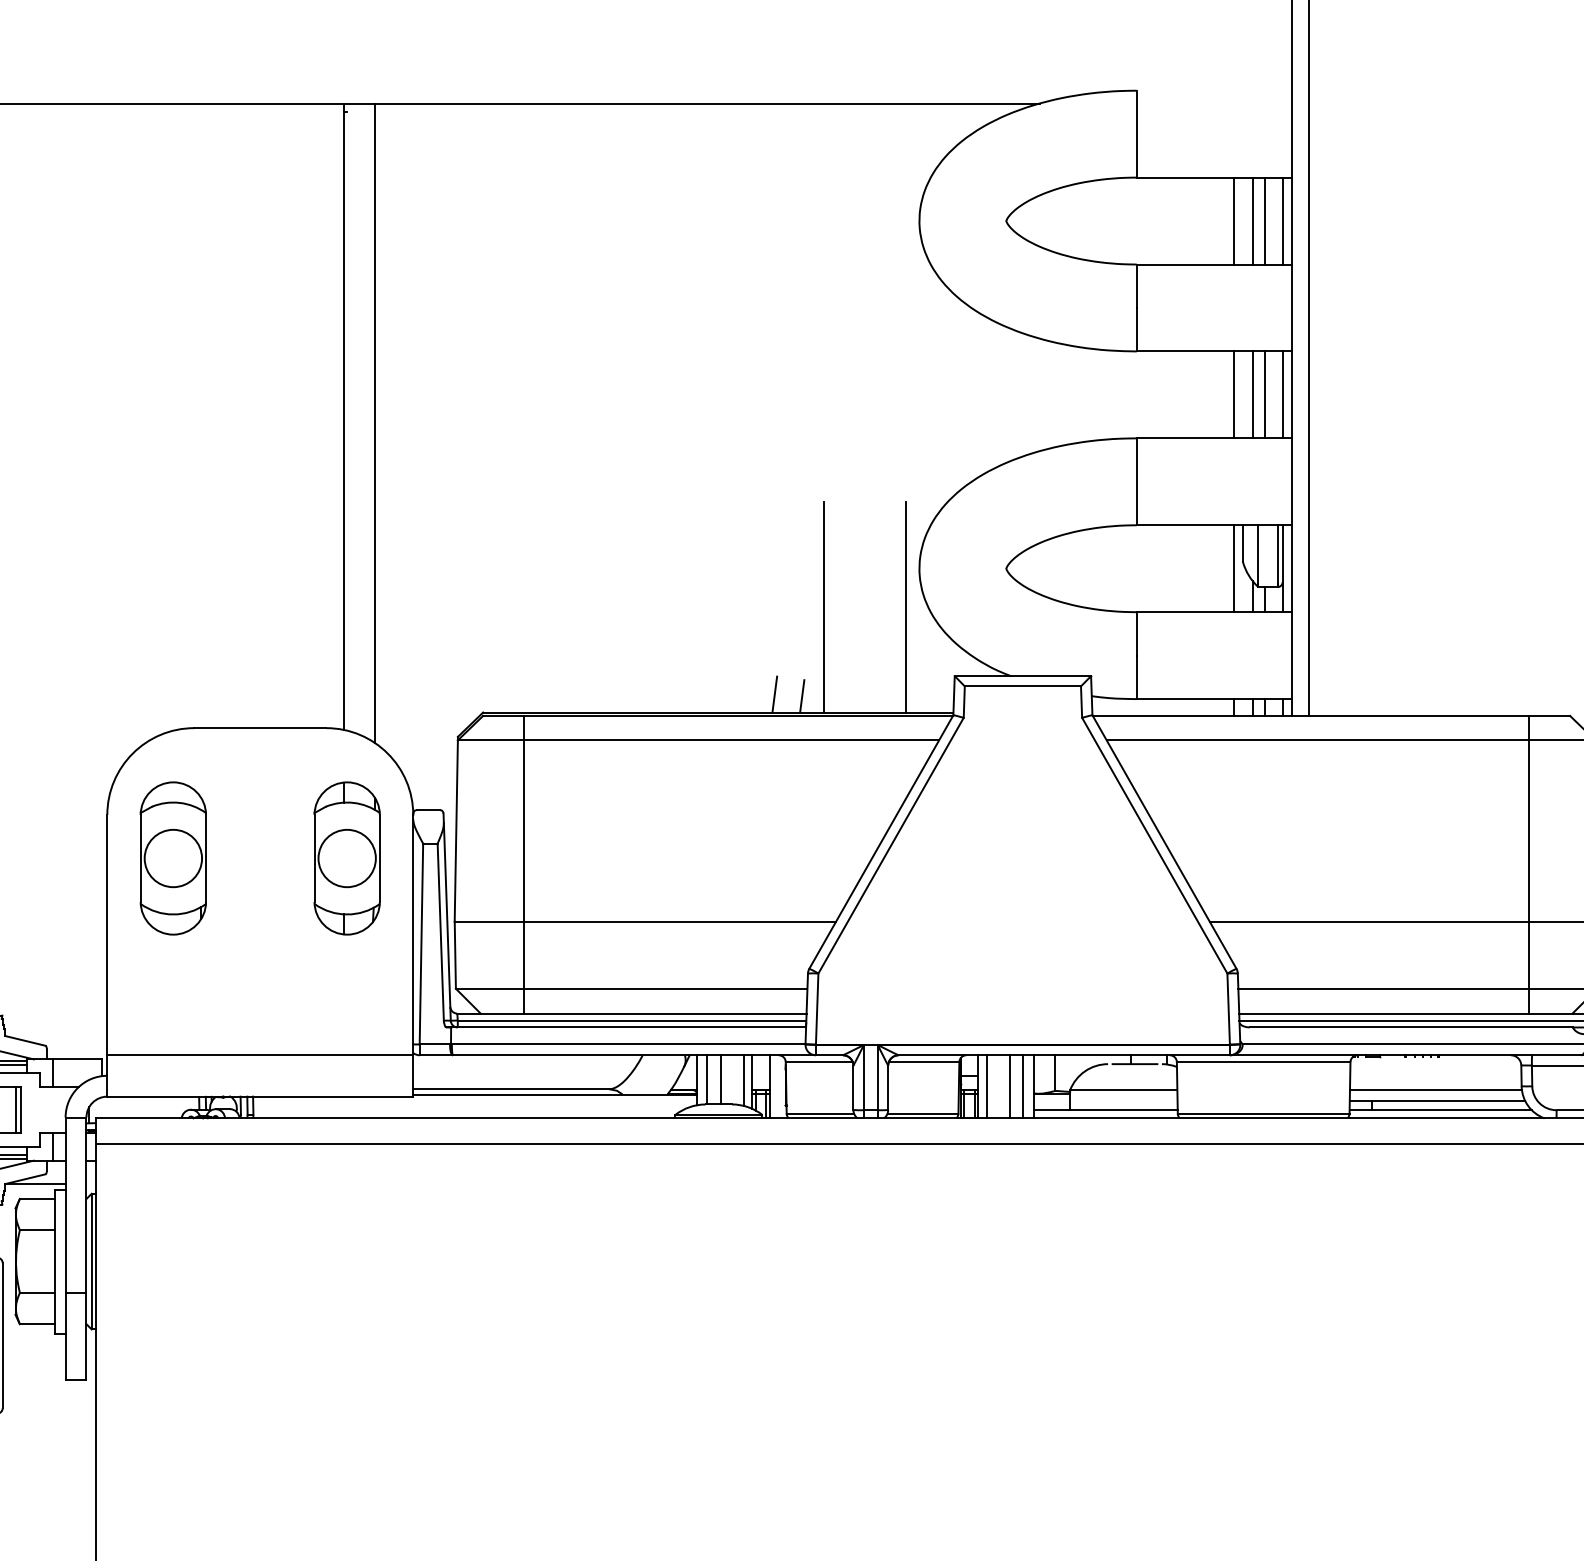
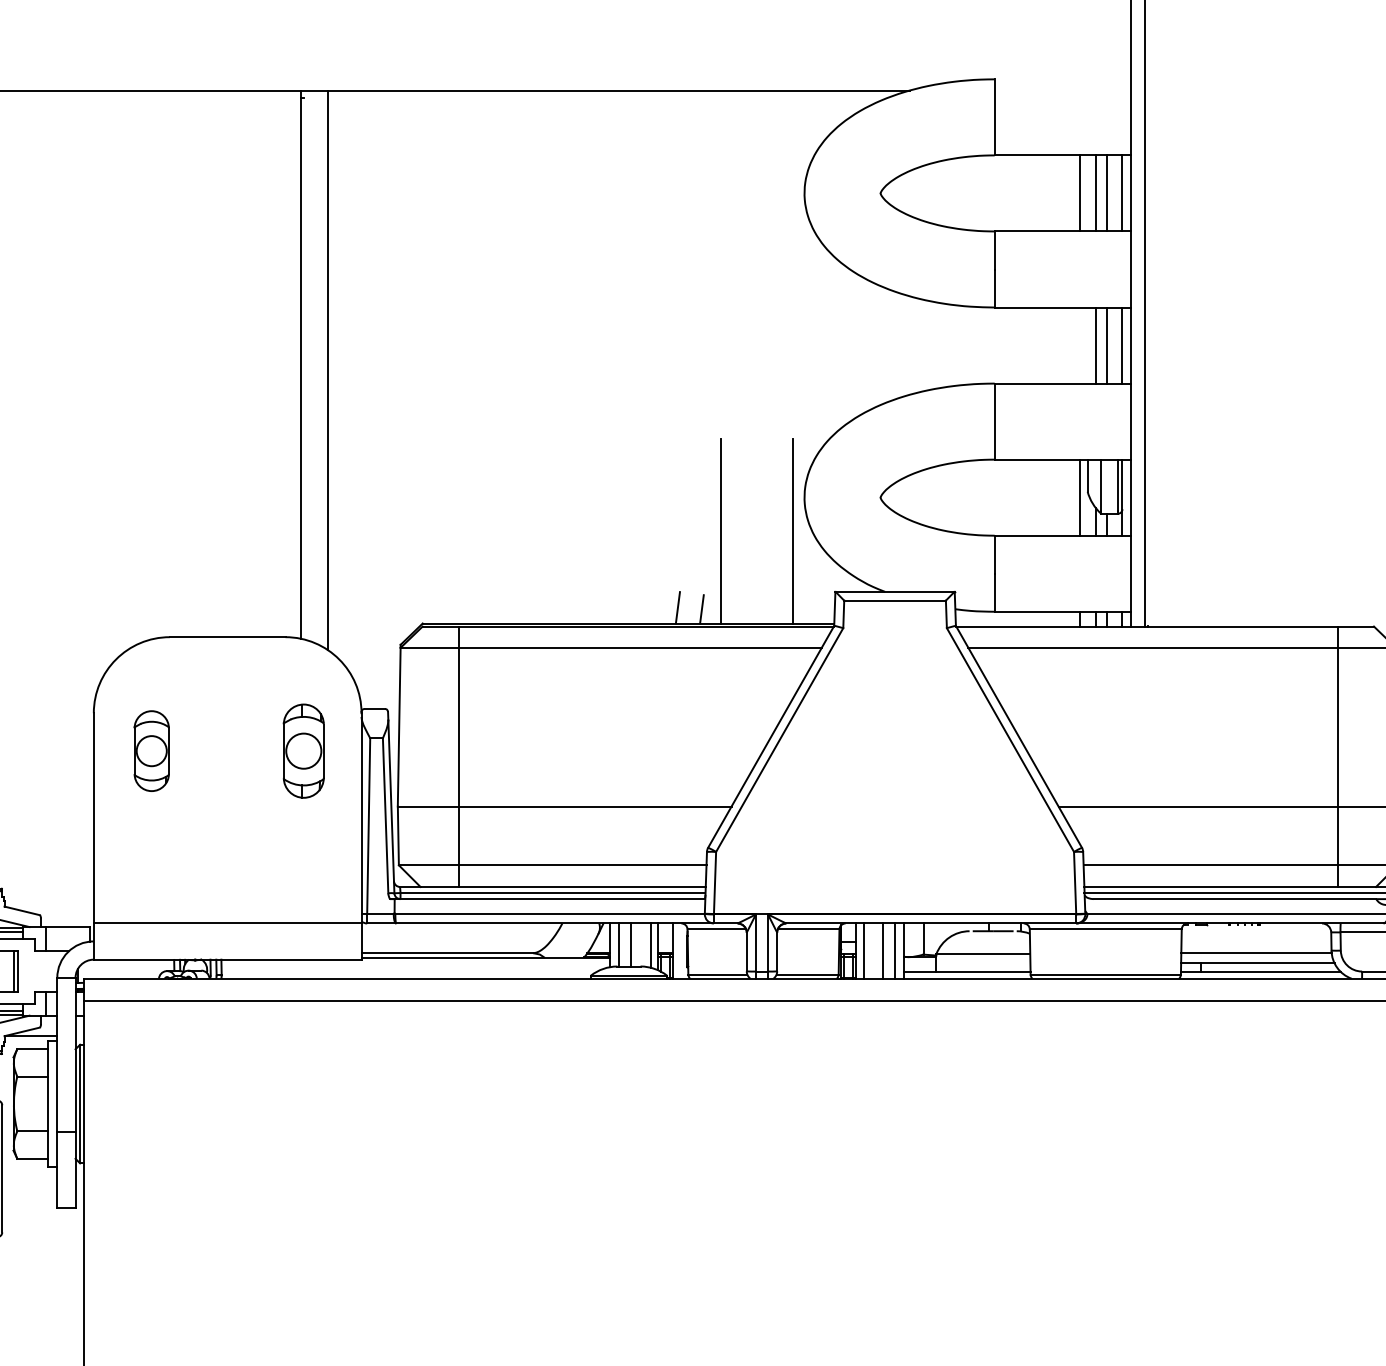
line: (1233, 394) -> (1079, 345), removed
part: (173, 857) -> (151, 750), size x0.6
part: (346, 857) -> (303, 750), size x0.7

